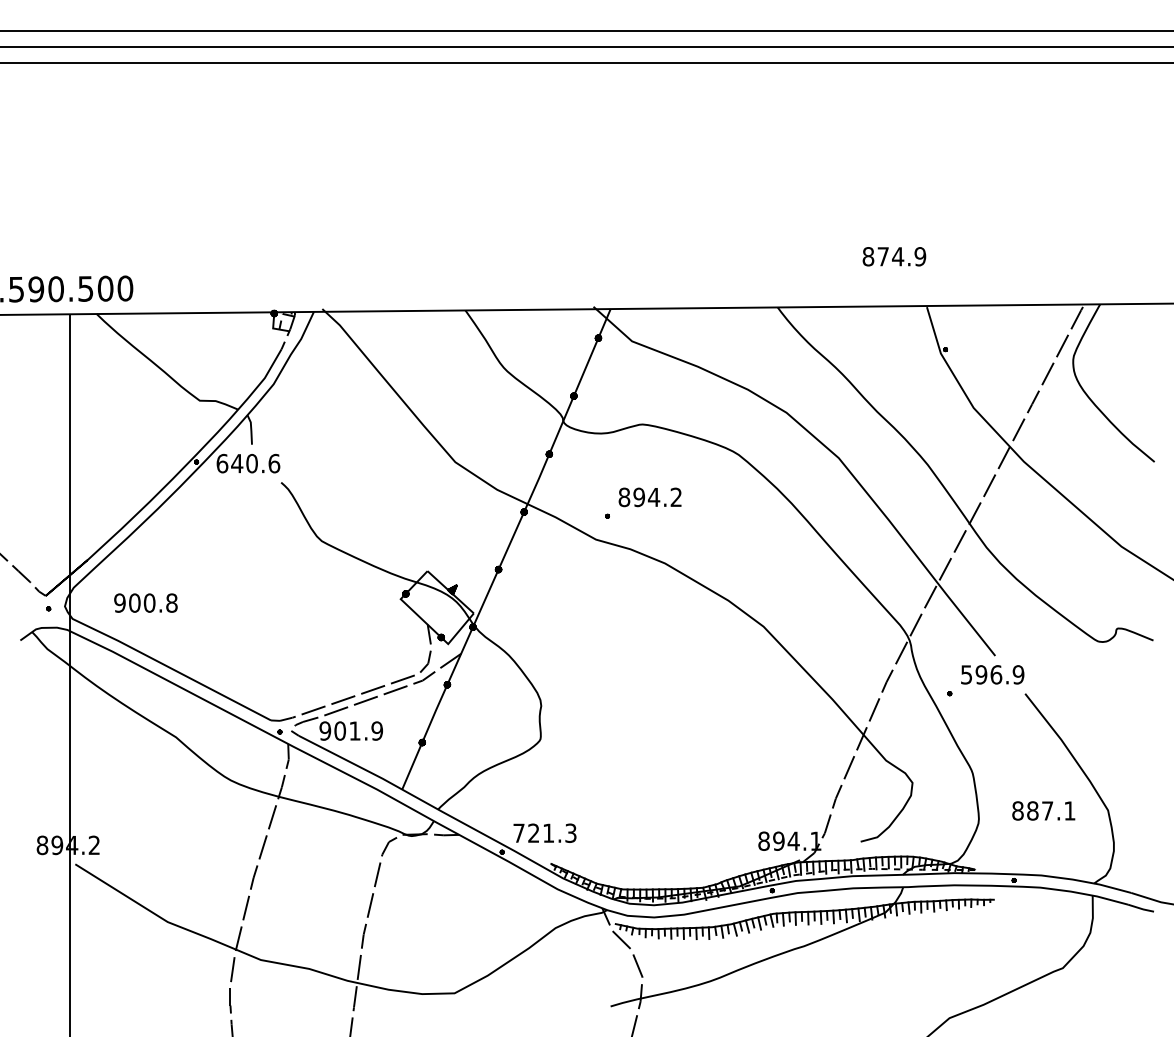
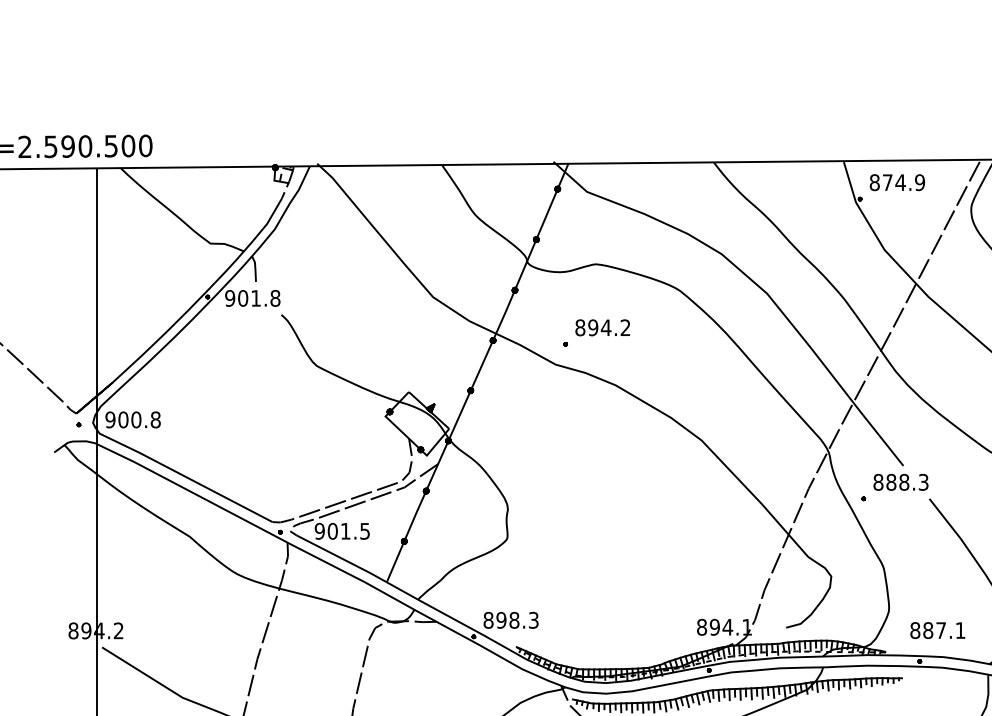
text: (894, 256) -> (897, 182), moved
text: (248, 463) -> (252, 298), 640.6 -> 901.8
text: (145, 602) -> (132, 419), moved
text: (992, 674) -> (900, 482), 596.9 -> 888.3
text: (376, 730) -> (364, 530), 901.9 -> 901.5
text: (1043, 810) -> (937, 630), moved
text: (533, 832) -> (501, 619), 721.3 -> 898.3

